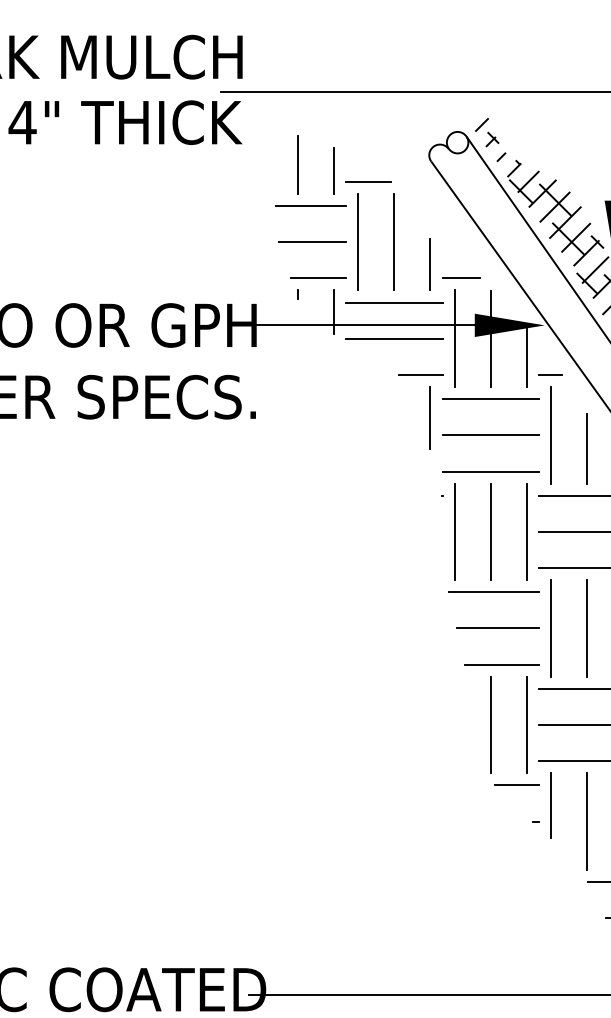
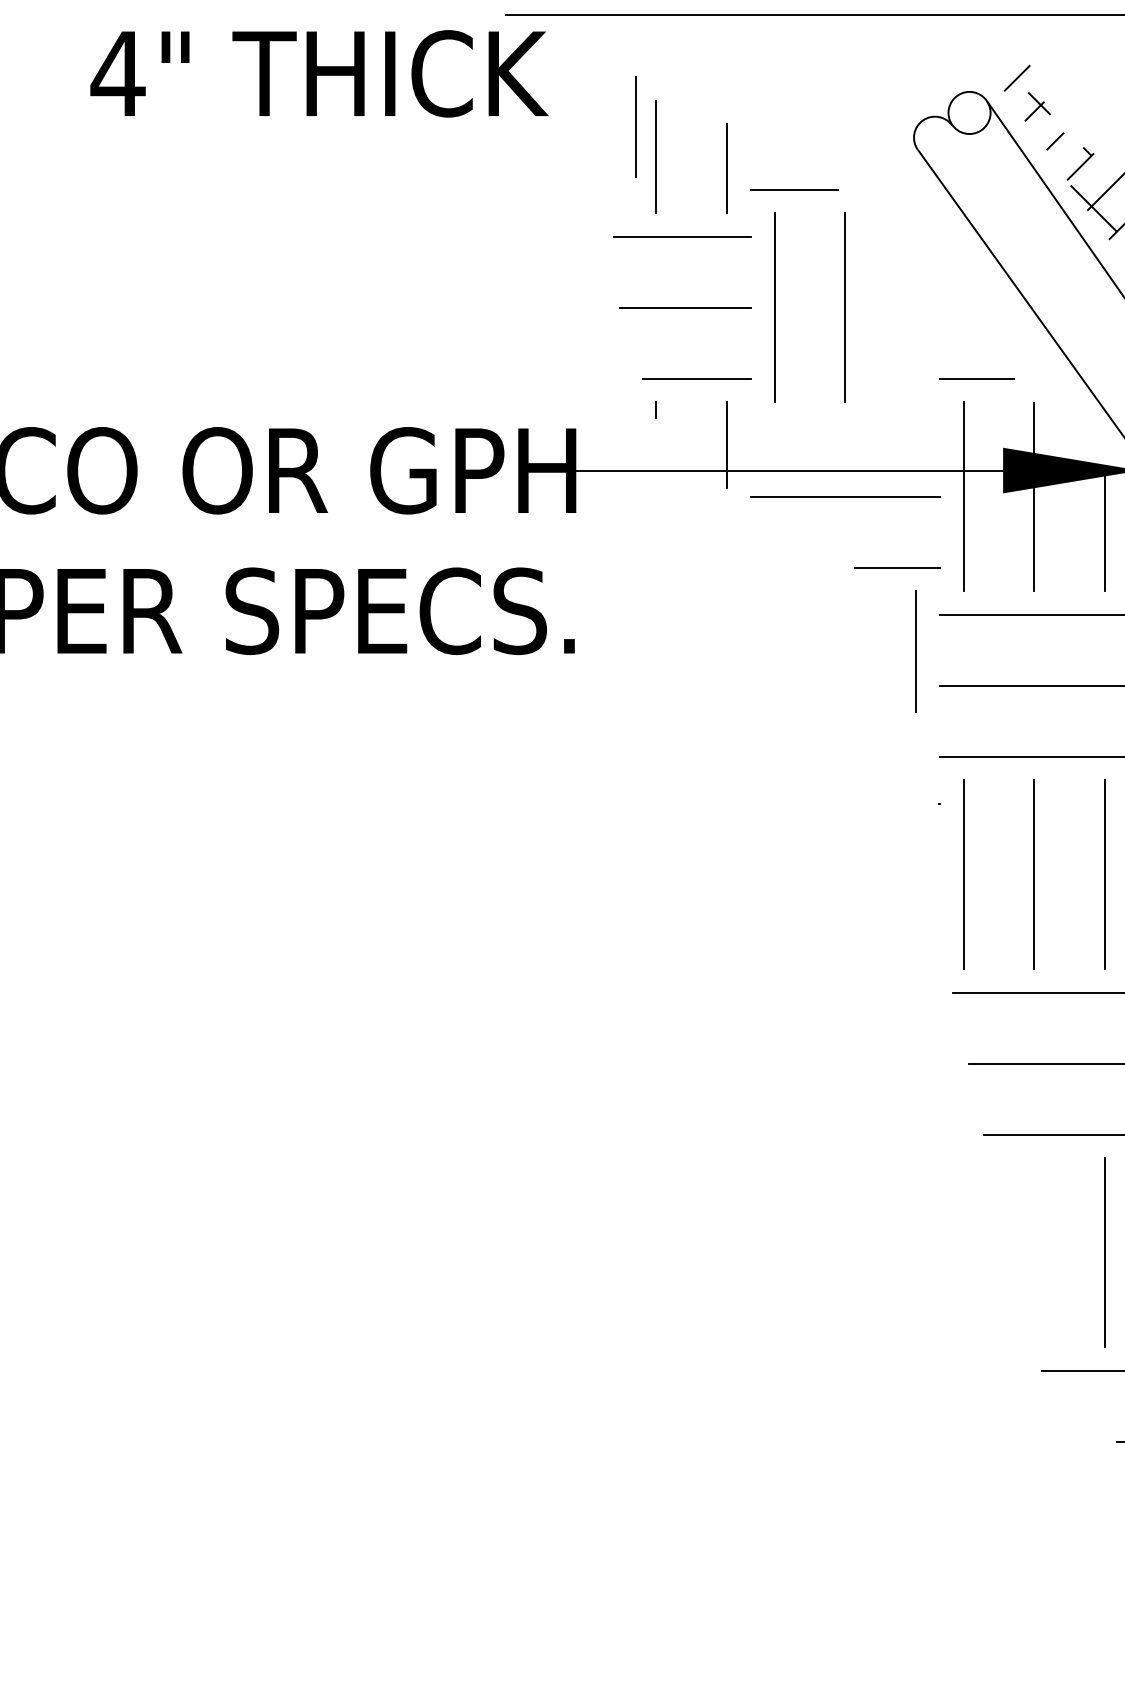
line: (429, 264) -> (634, 126), moved
line: (393, 302) -> (843, 425), removed
line: (490, 724) -> (1033, 1251), removed

